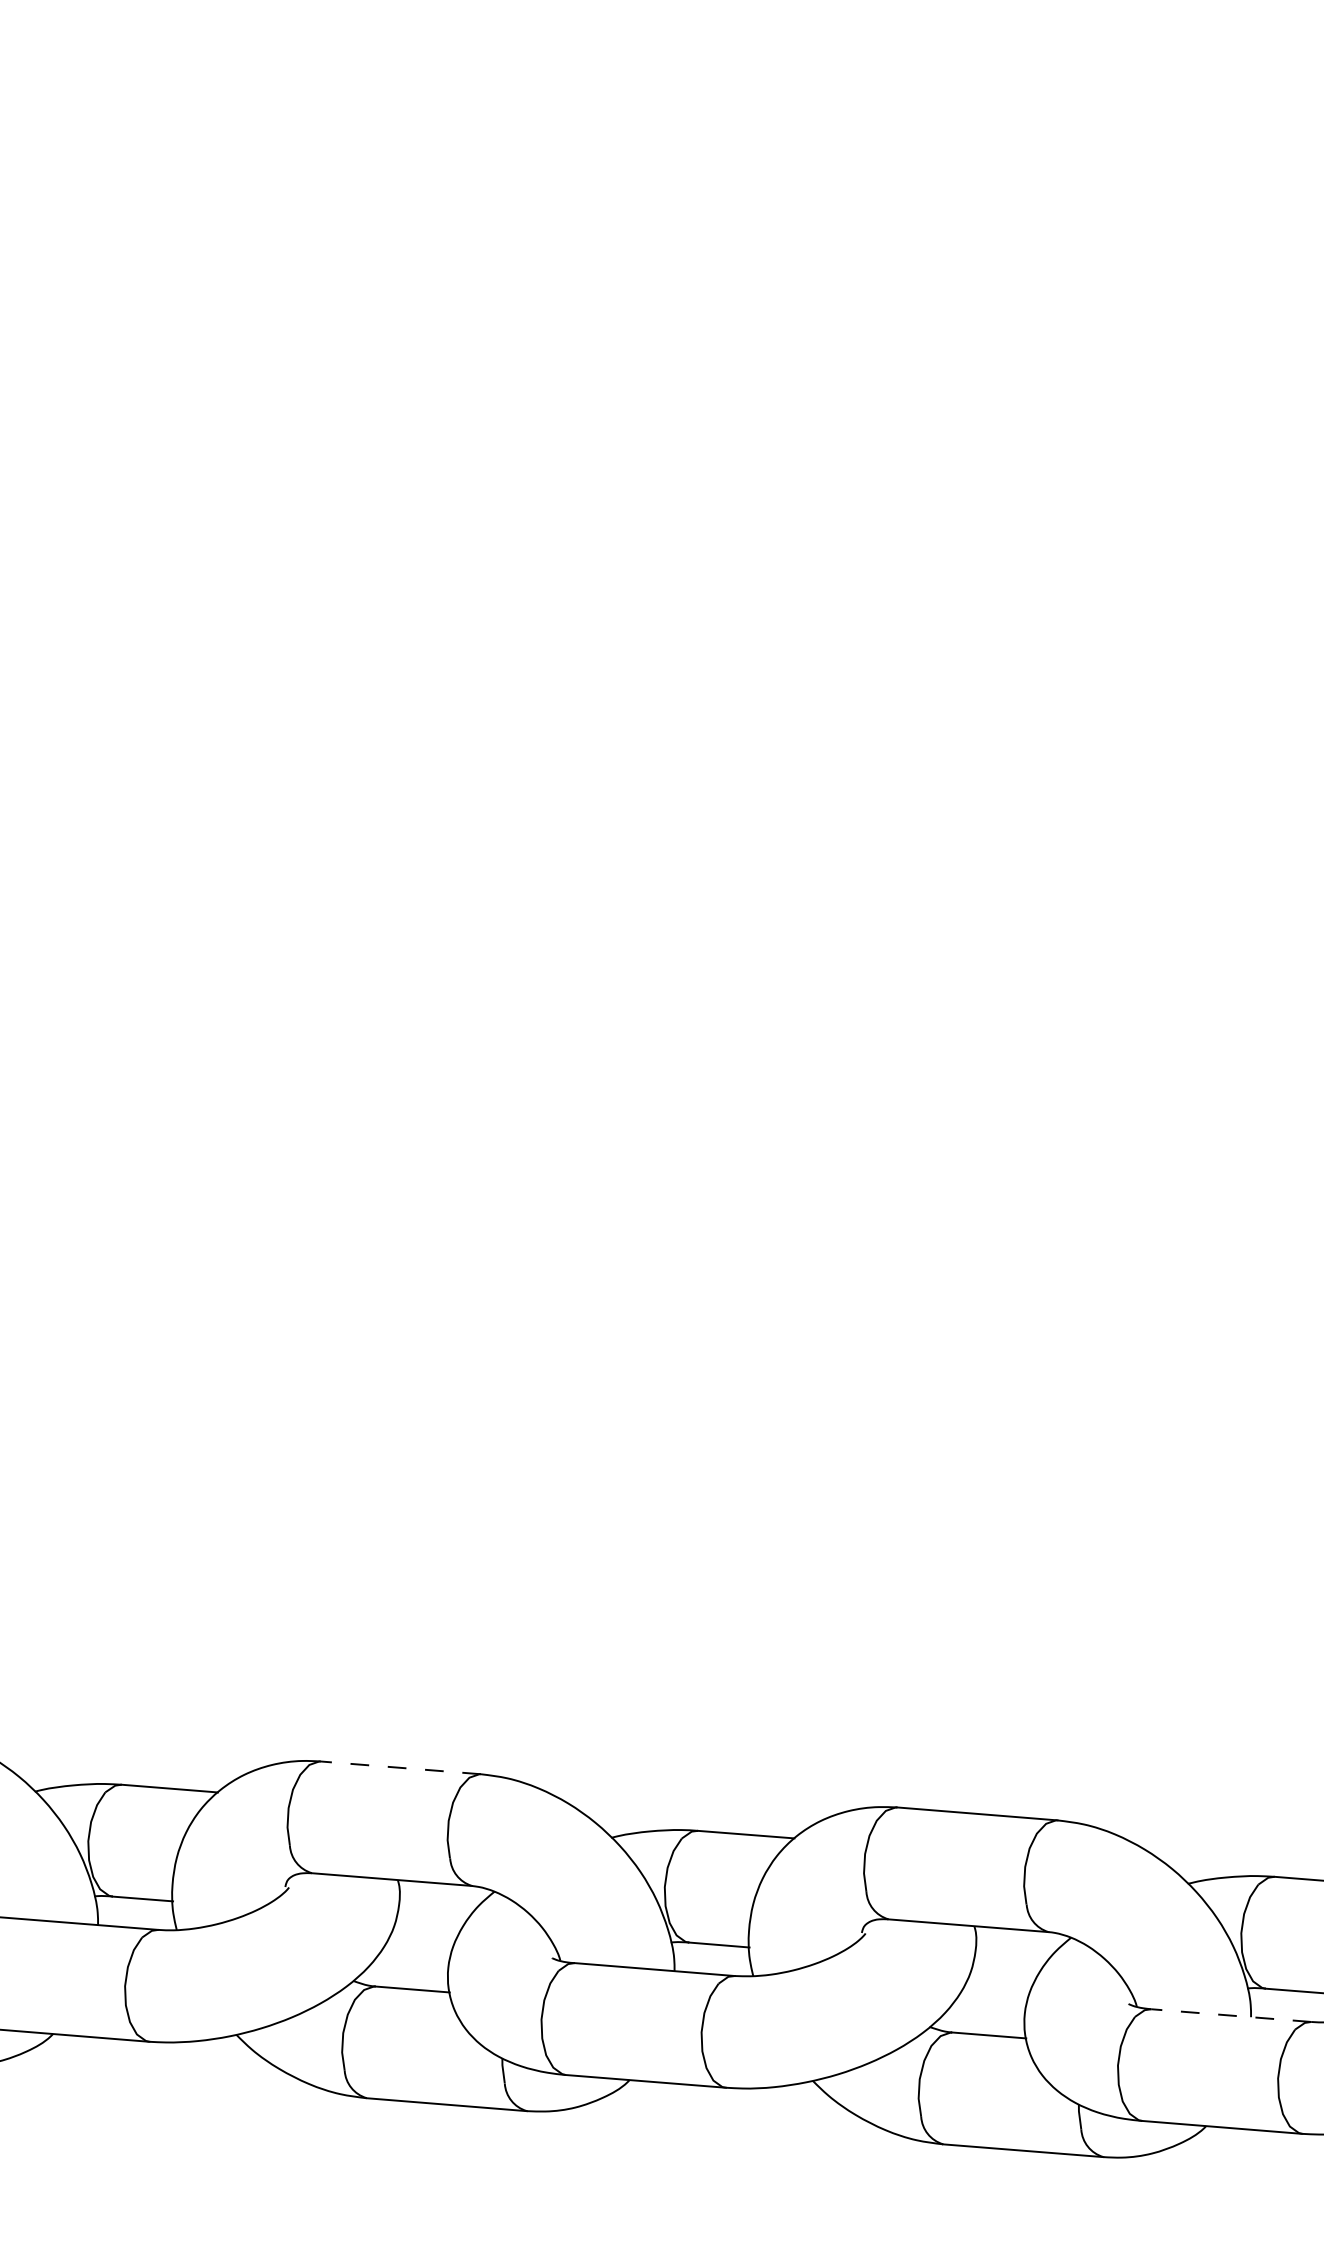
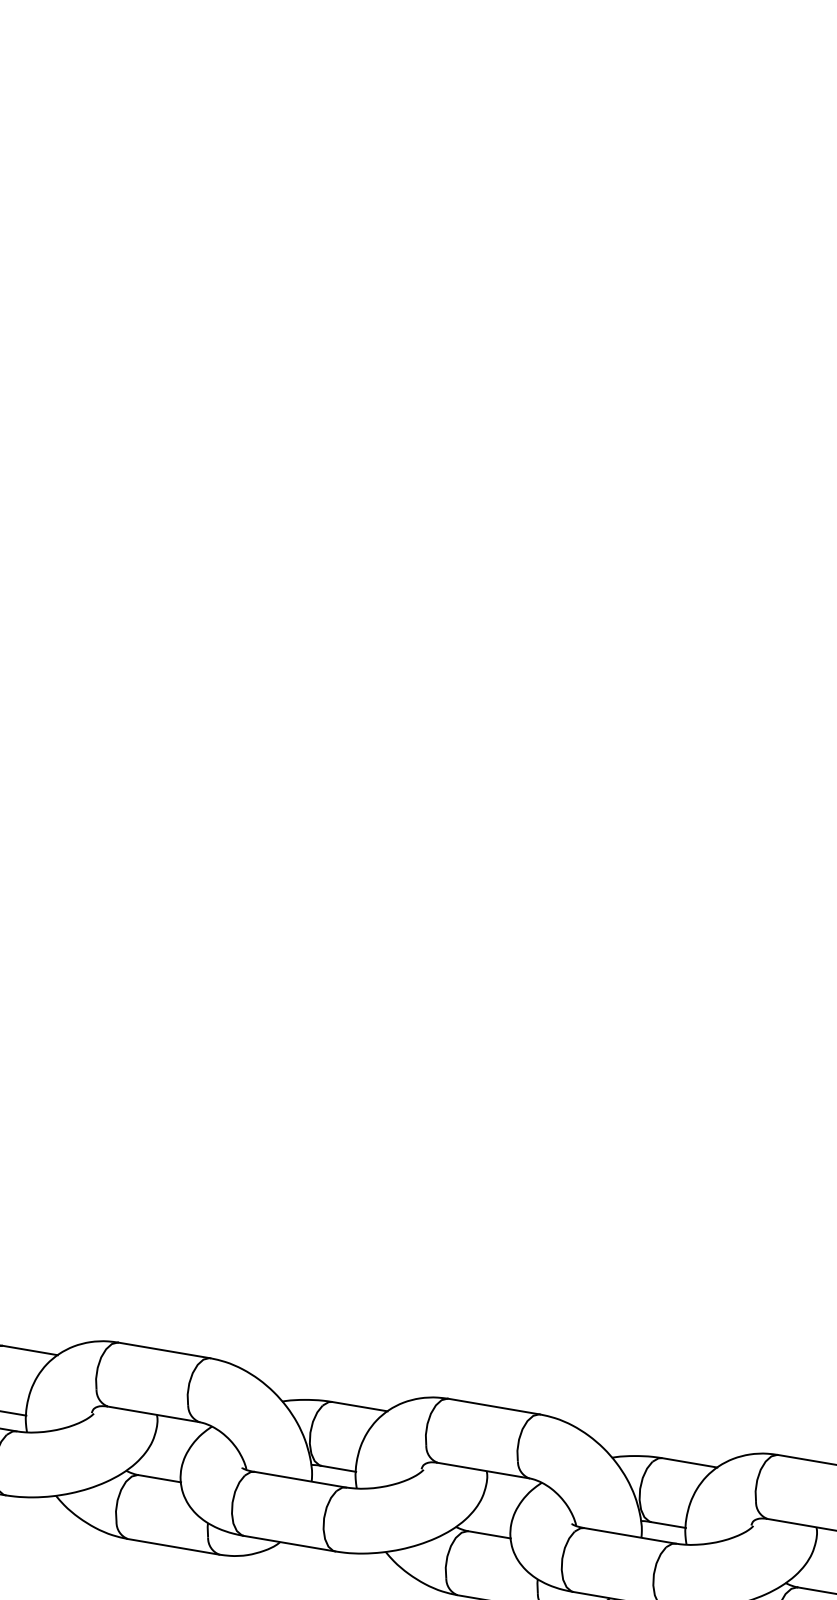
line: (399, 1768) -> (163, 1350), dashed -> solid
line: (1230, 2015) -> (629, 1535), dashed -> solid

